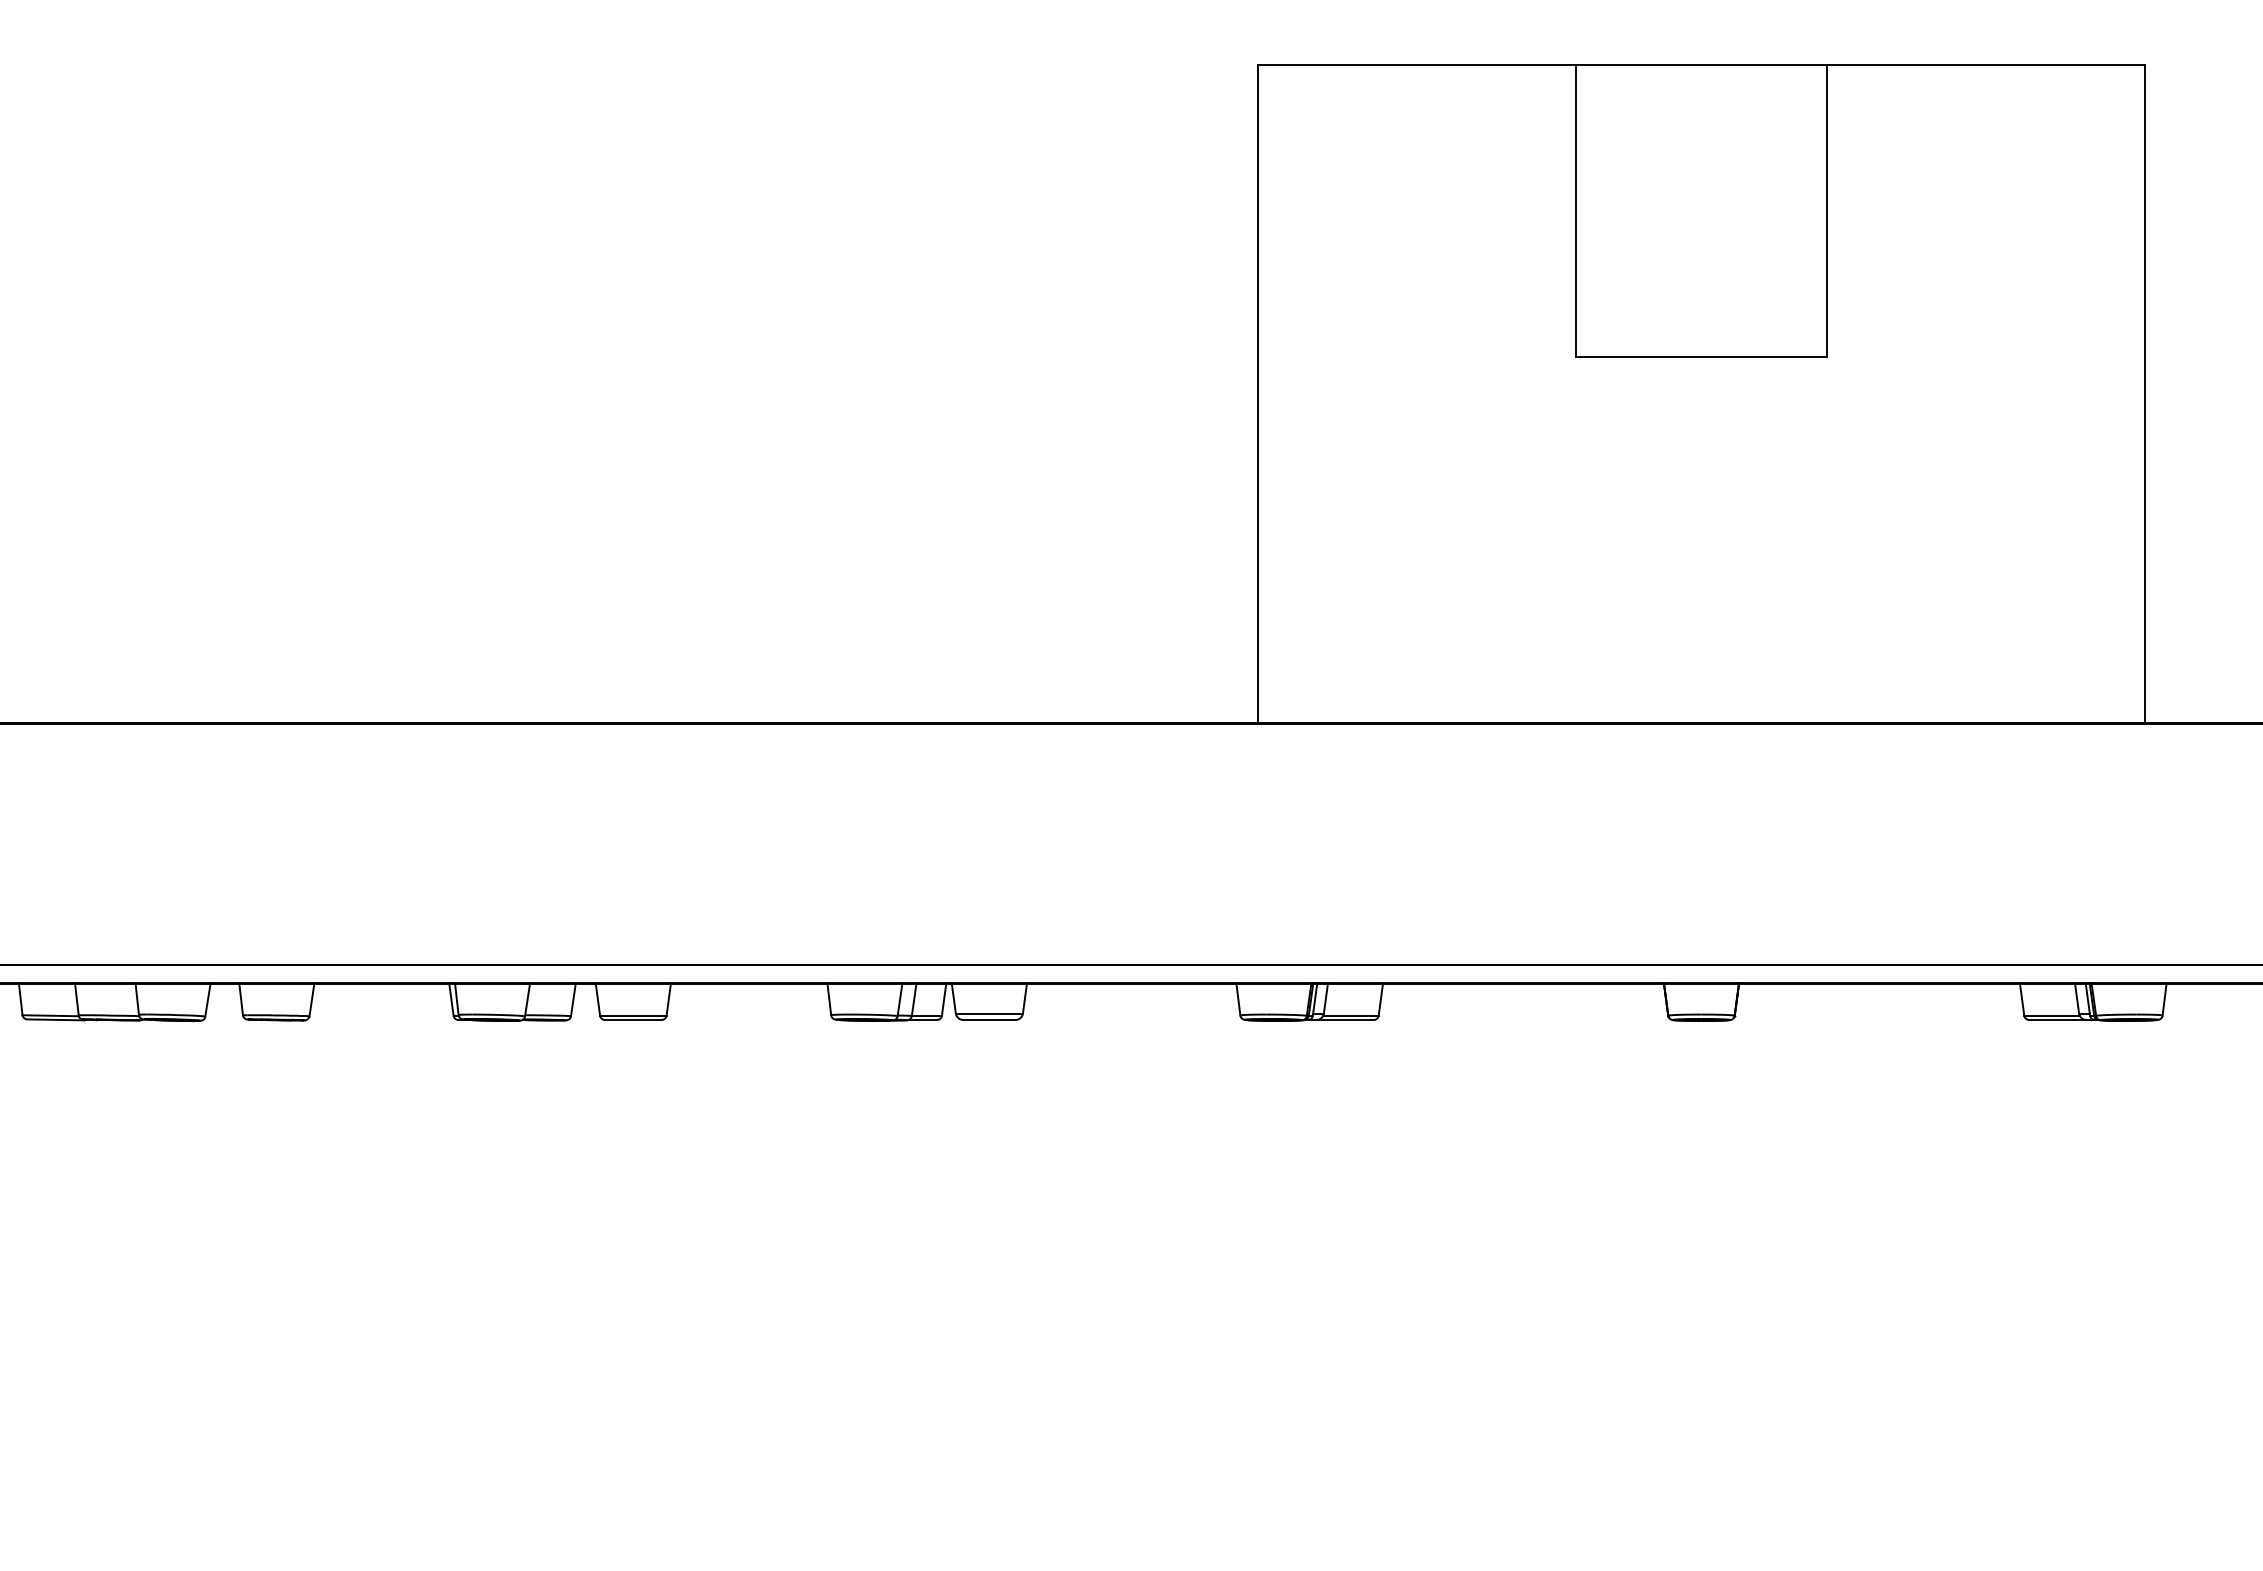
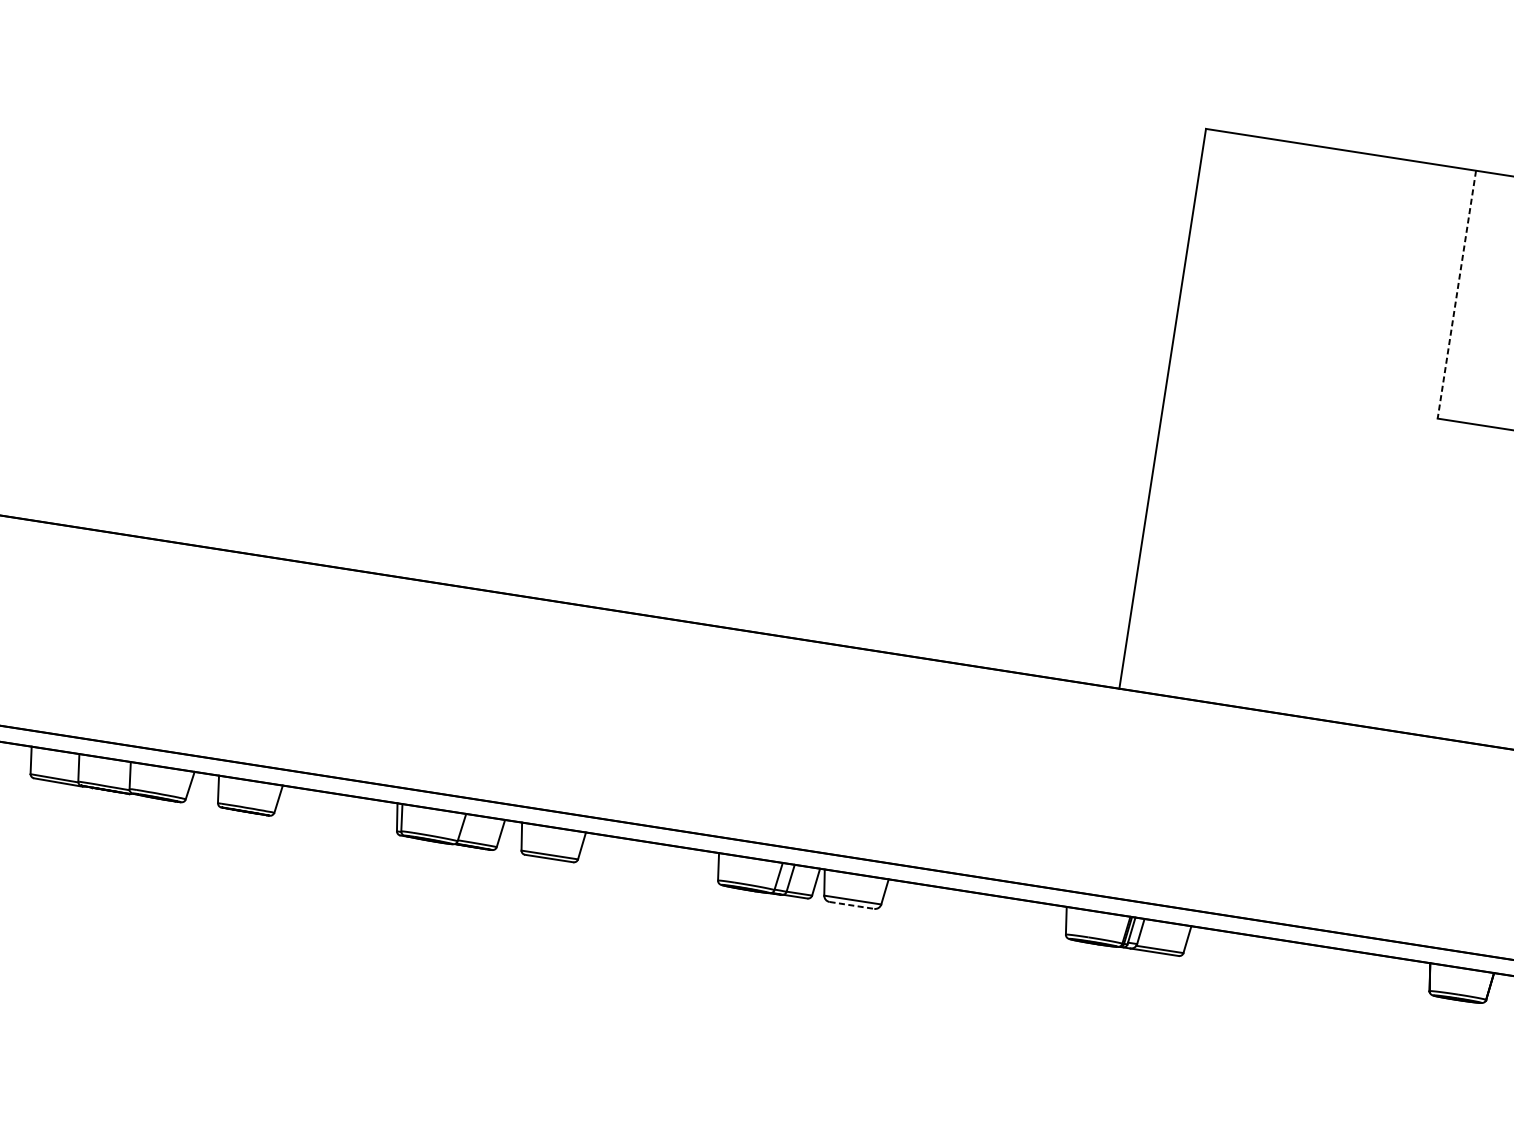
line: (1575, 210) -> (1456, 294), solid -> dashed
line: (989, 1019) -> (852, 905), solid -> dashed

